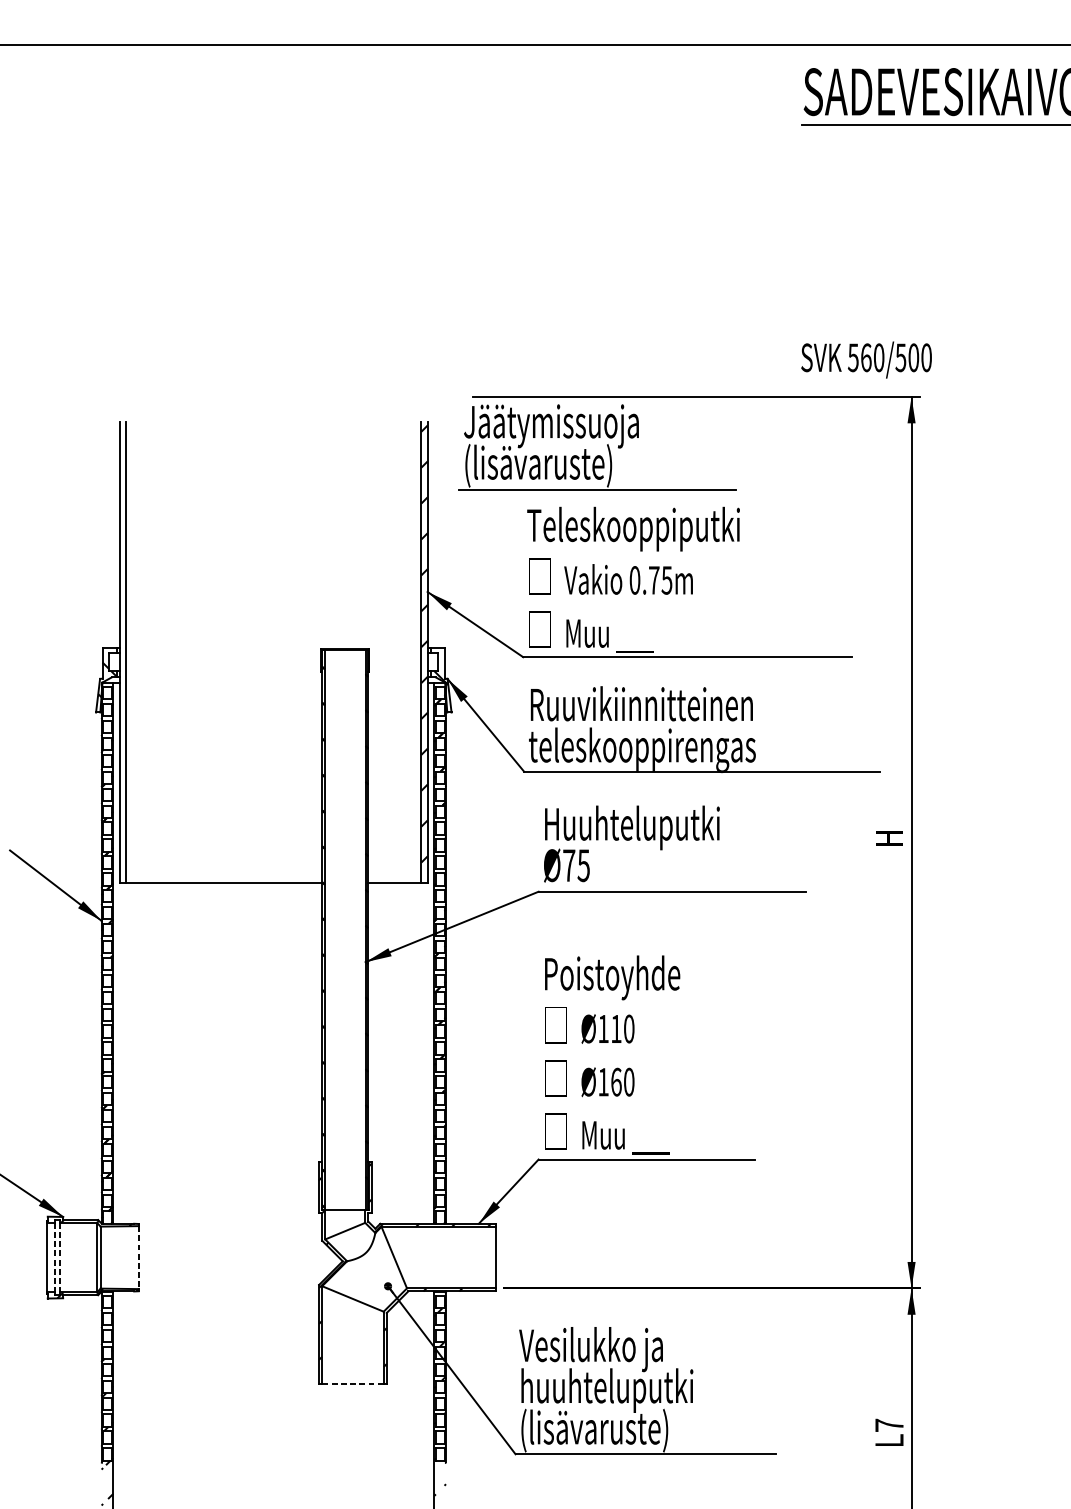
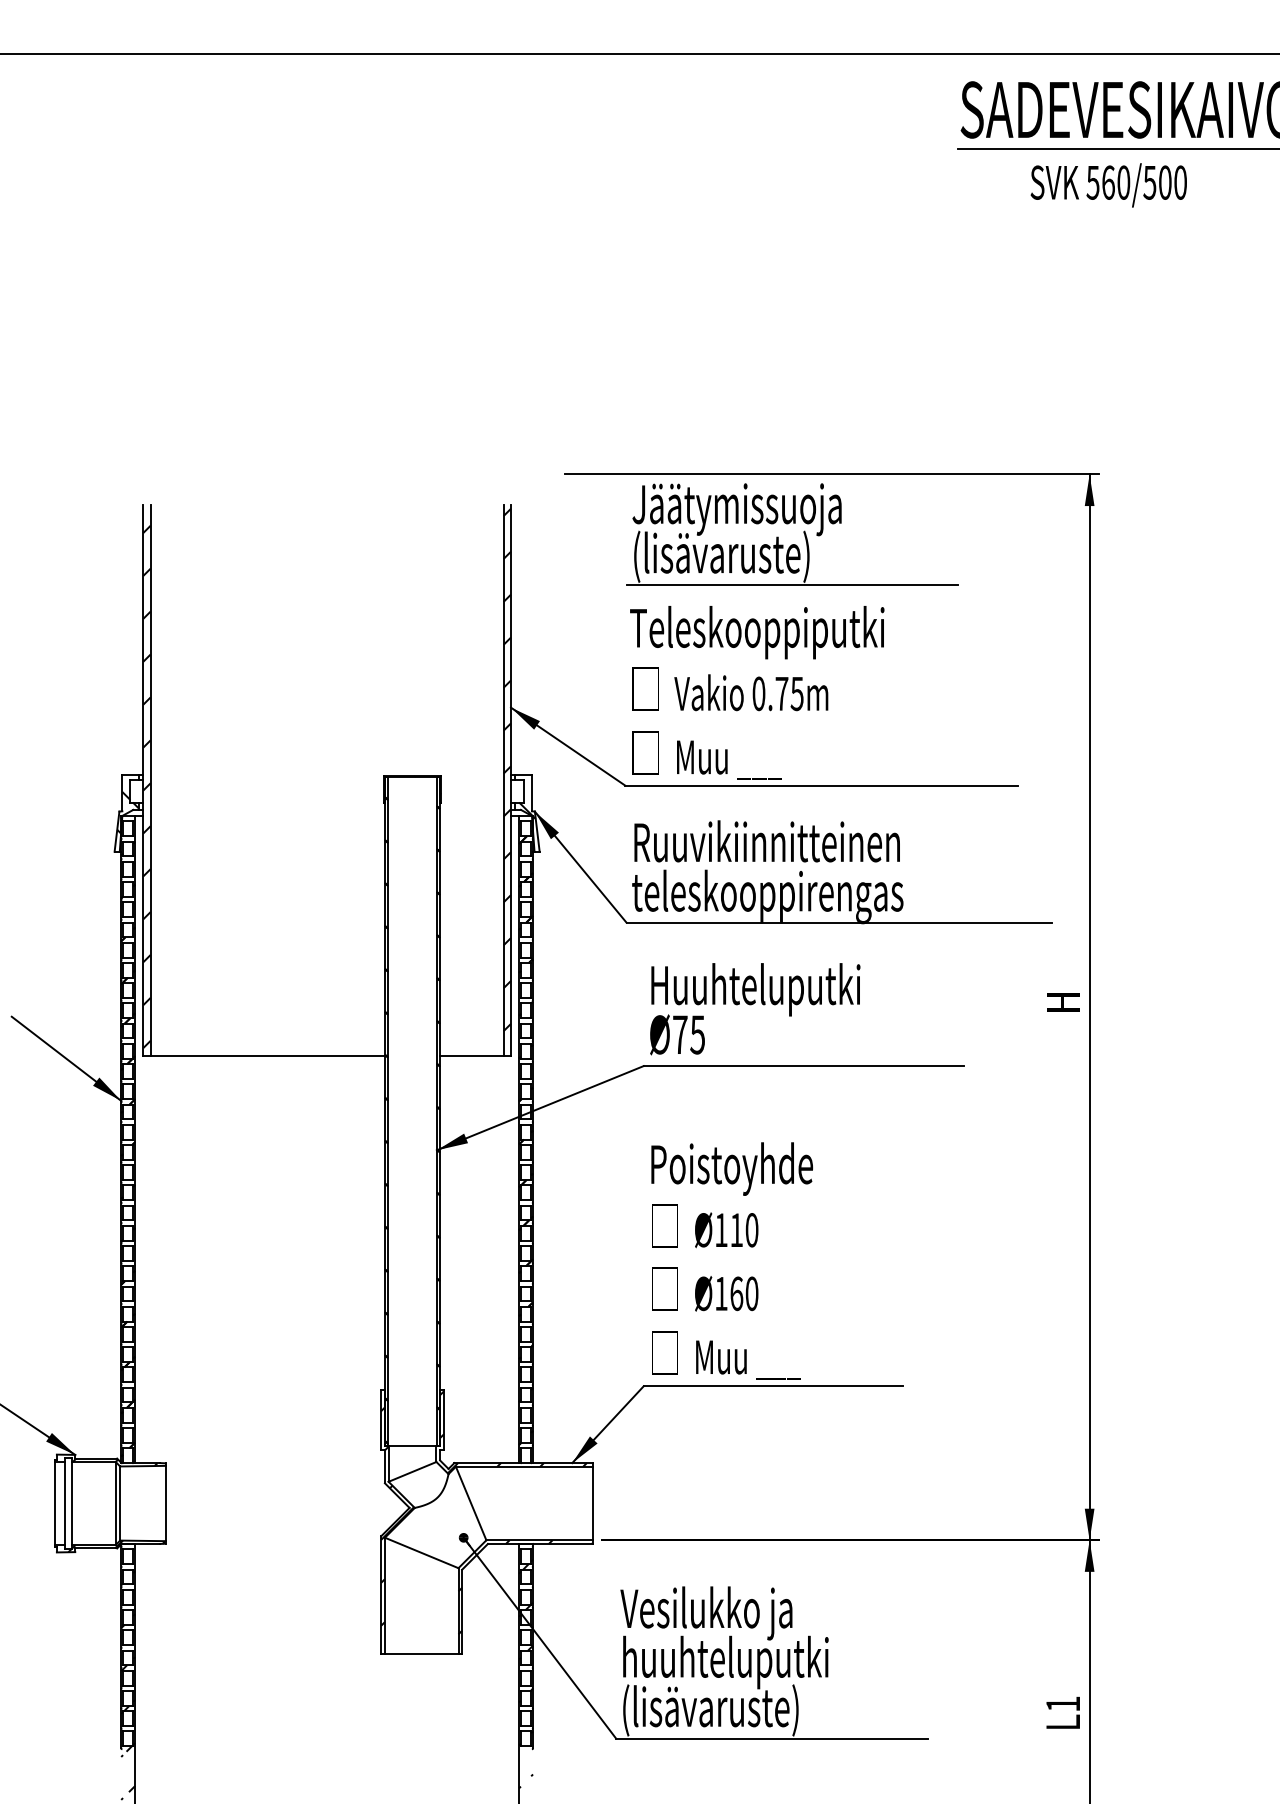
text: (866, 360) -> (1108, 185), moved
part: (597, 455) -> (792, 544), moved
hatch: (122, 657) -> (146, 786), added
line: (54, 1257) -> (64, 1503), dashed -> solid
line: (60, 1257) -> (71, 1503), dashed -> solid
line: (138, 1257) -> (165, 1503), dashed -> solid
line: (352, 1383) -> (421, 1654), dashed -> solid
text: (888, 1424) -> (1062, 1703), L7 -> L1

